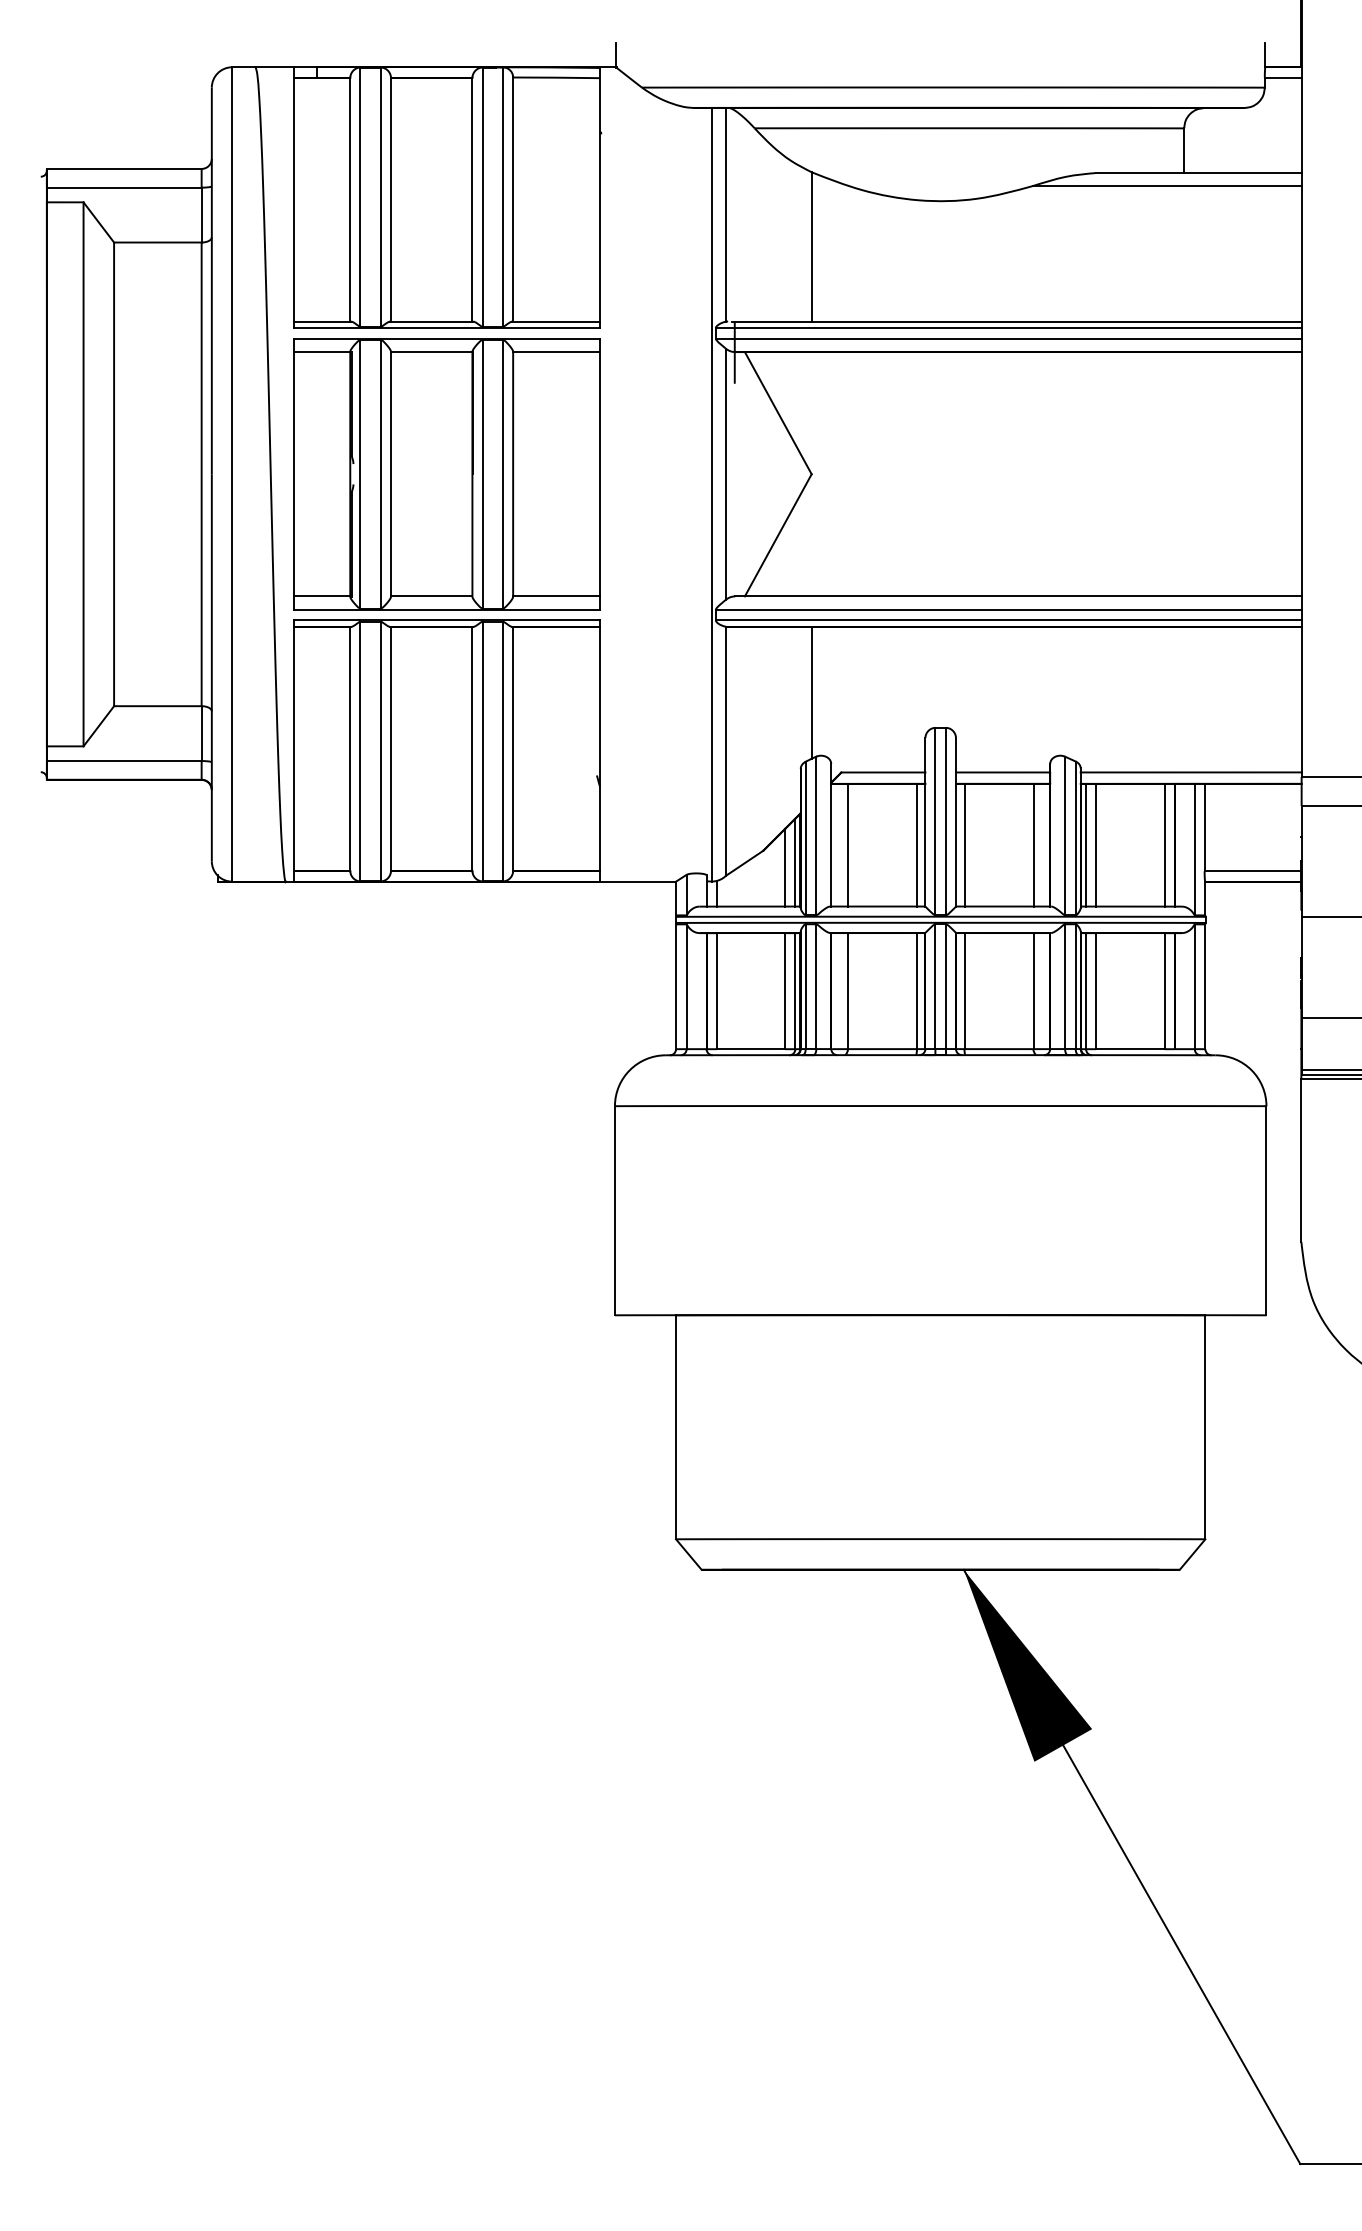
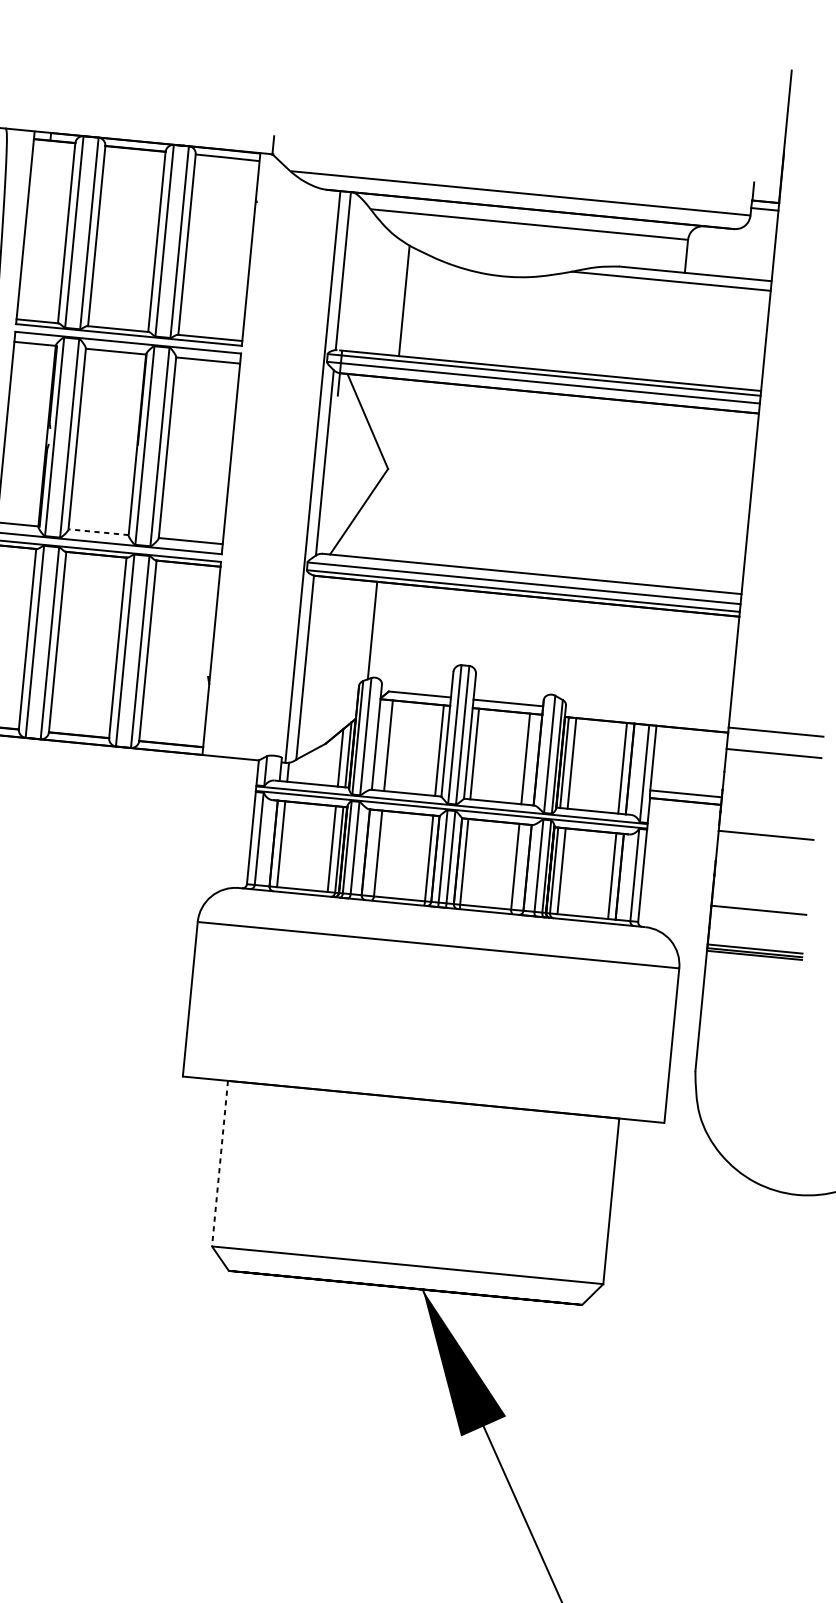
line: (431, 596) -> (98, 532), solid -> dashed
line: (1190, 772) -> (646, 716), removed
line: (676, 1427) -> (220, 1163), solid -> dashed

